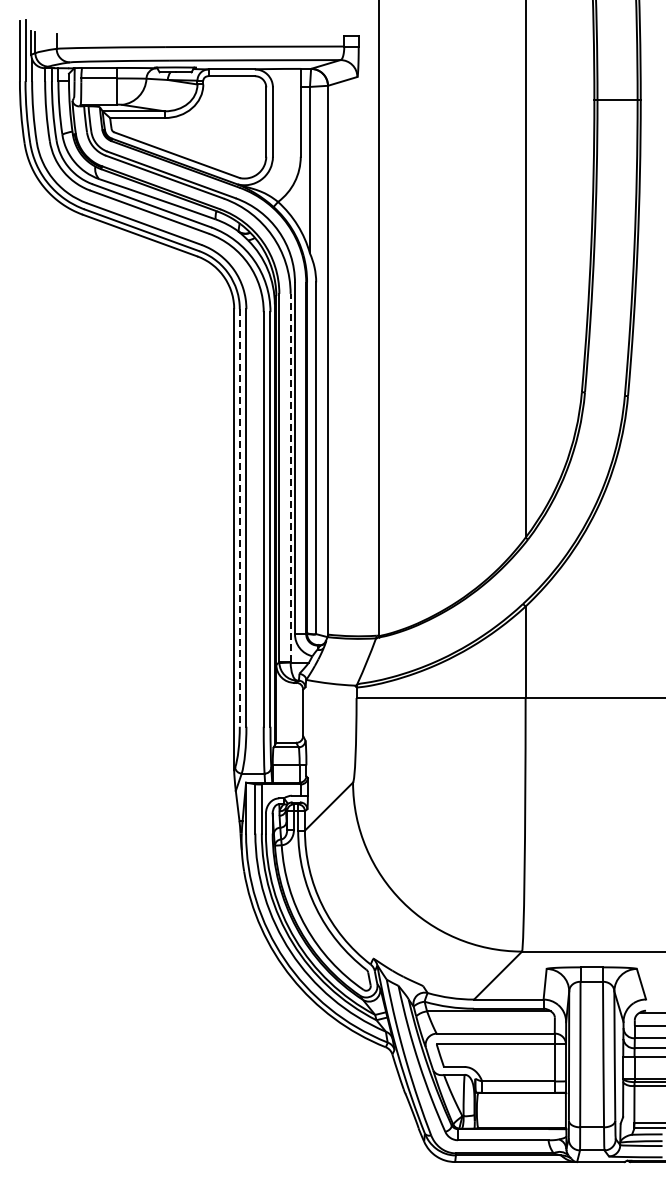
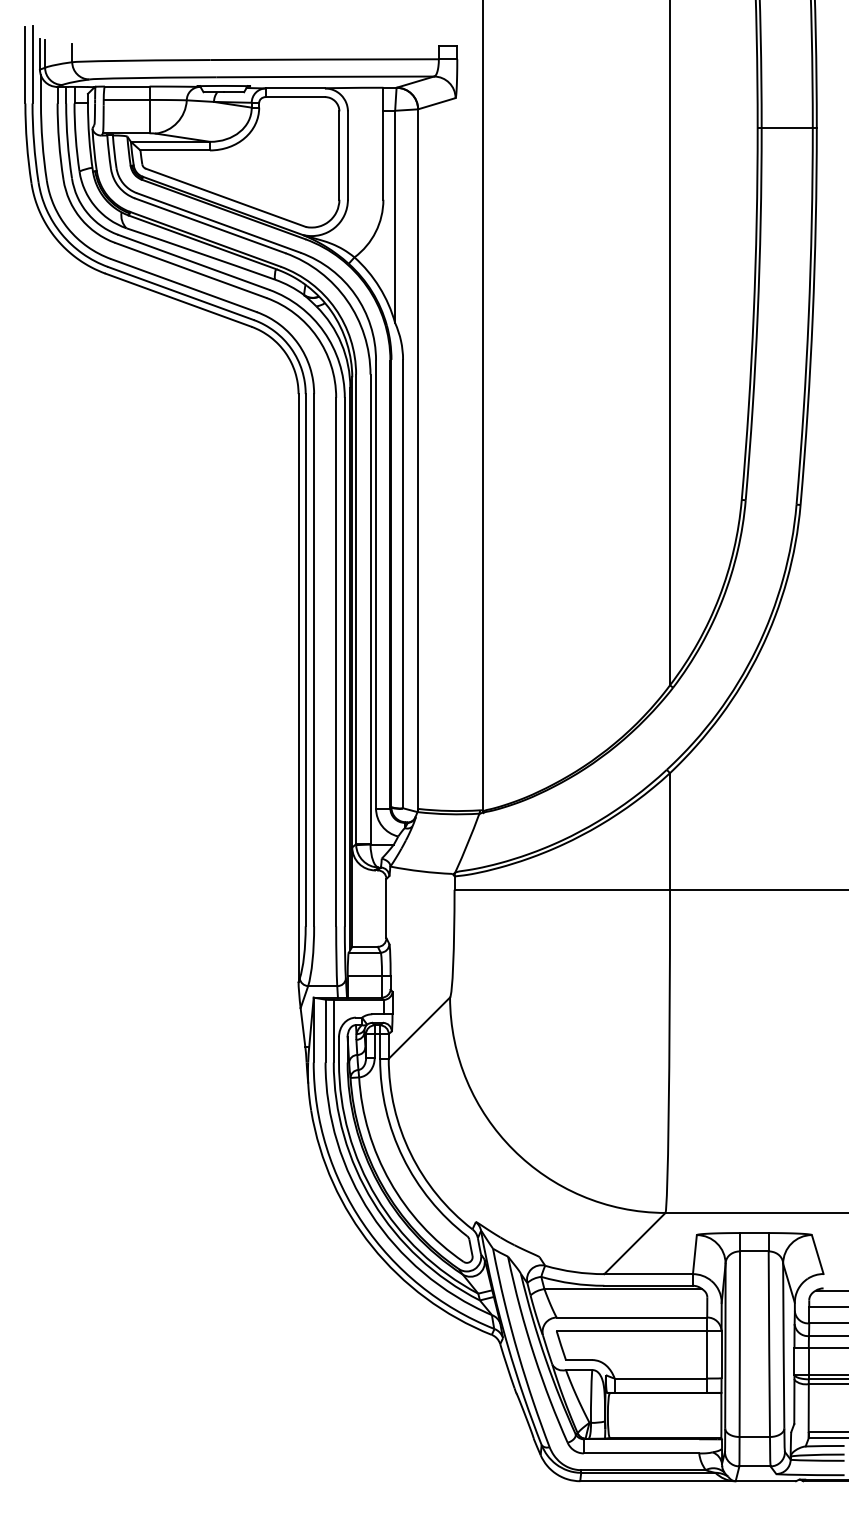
line: (290, 477) -> (370, 608), dashed -> solid
line: (239, 517) -> (305, 659), dashed -> solid

